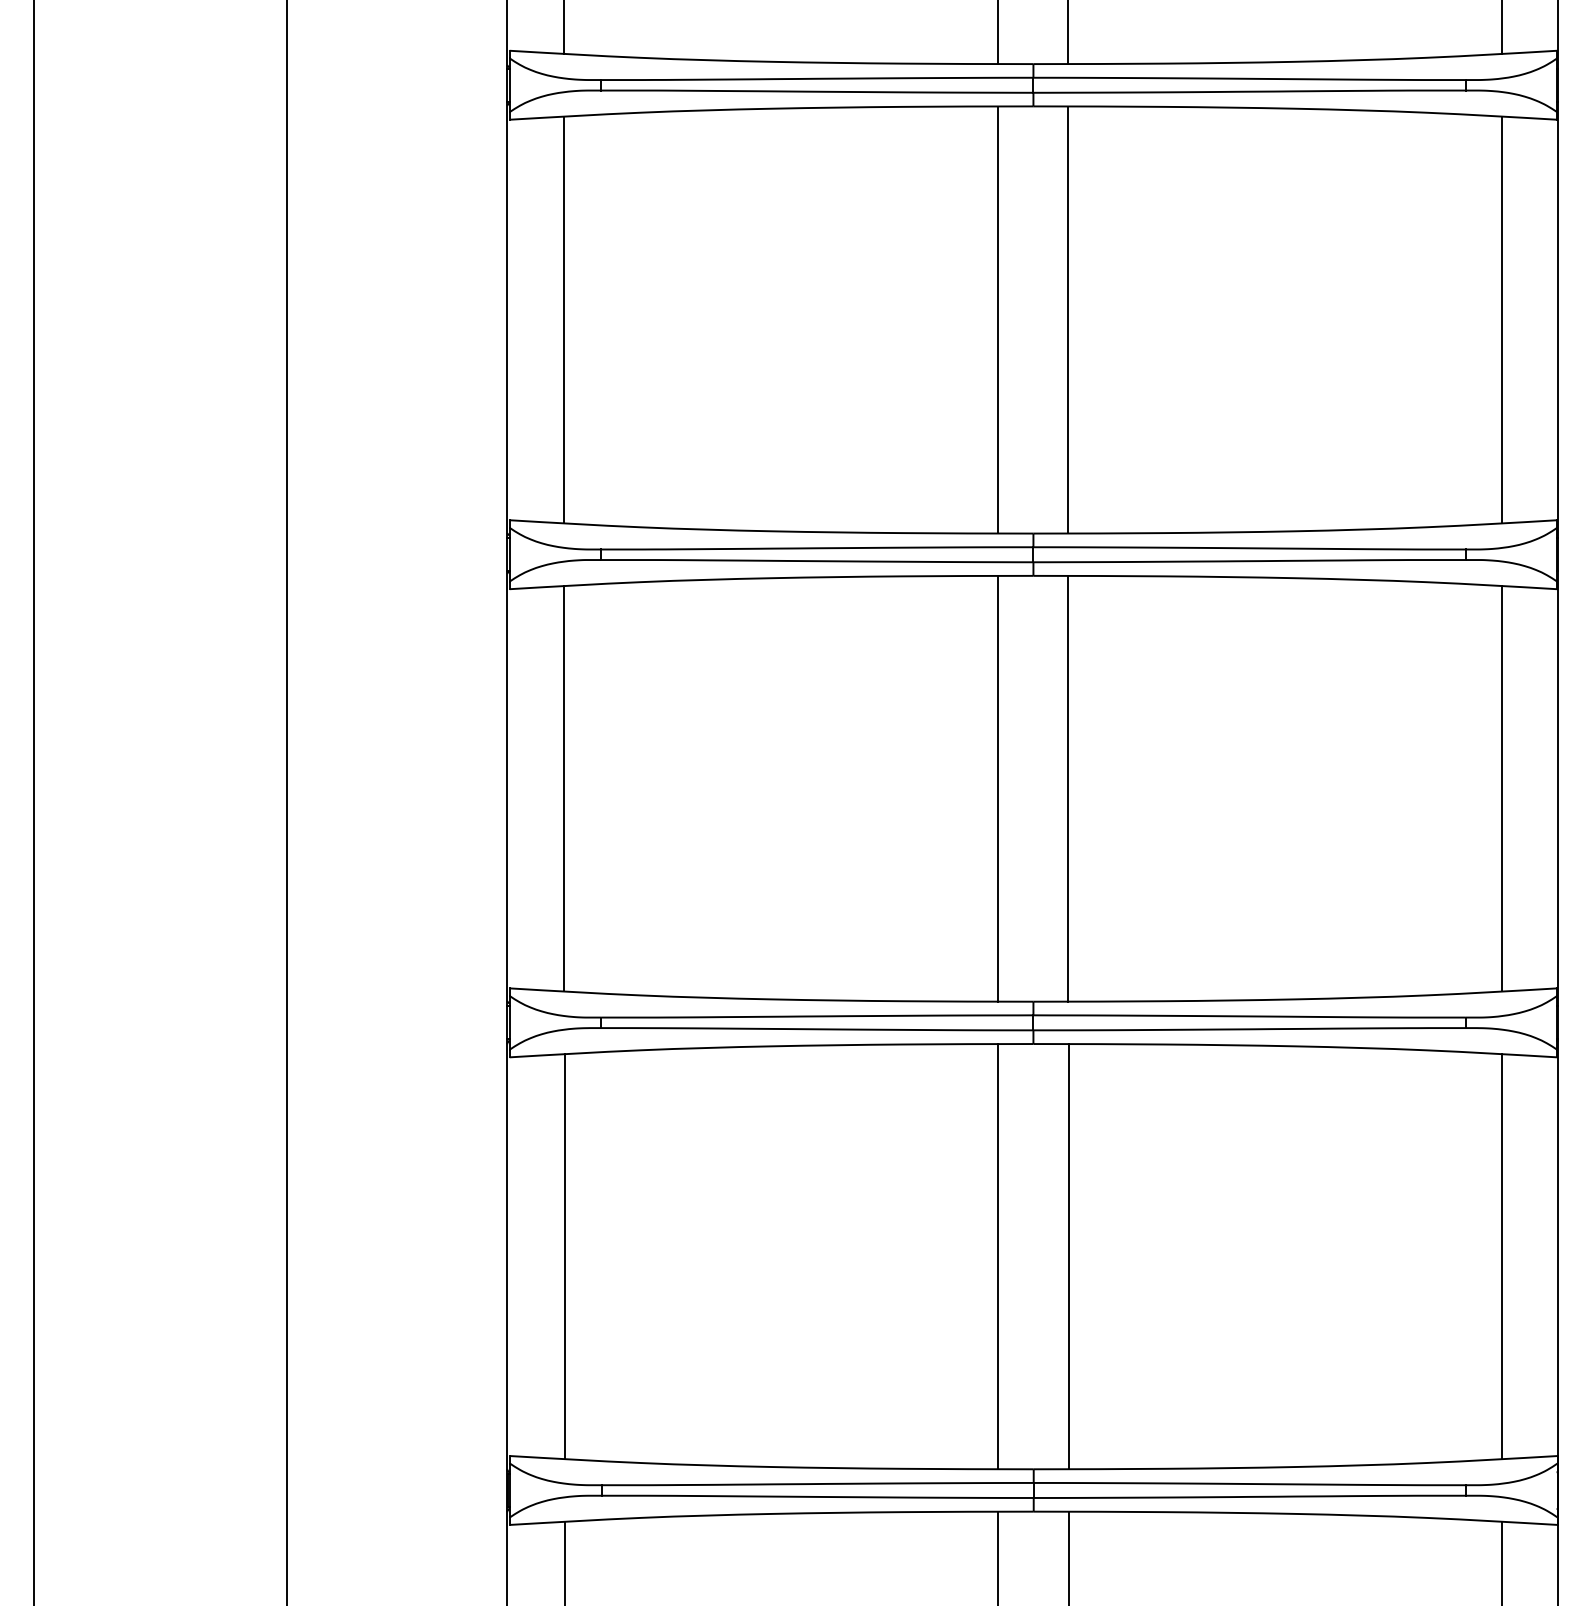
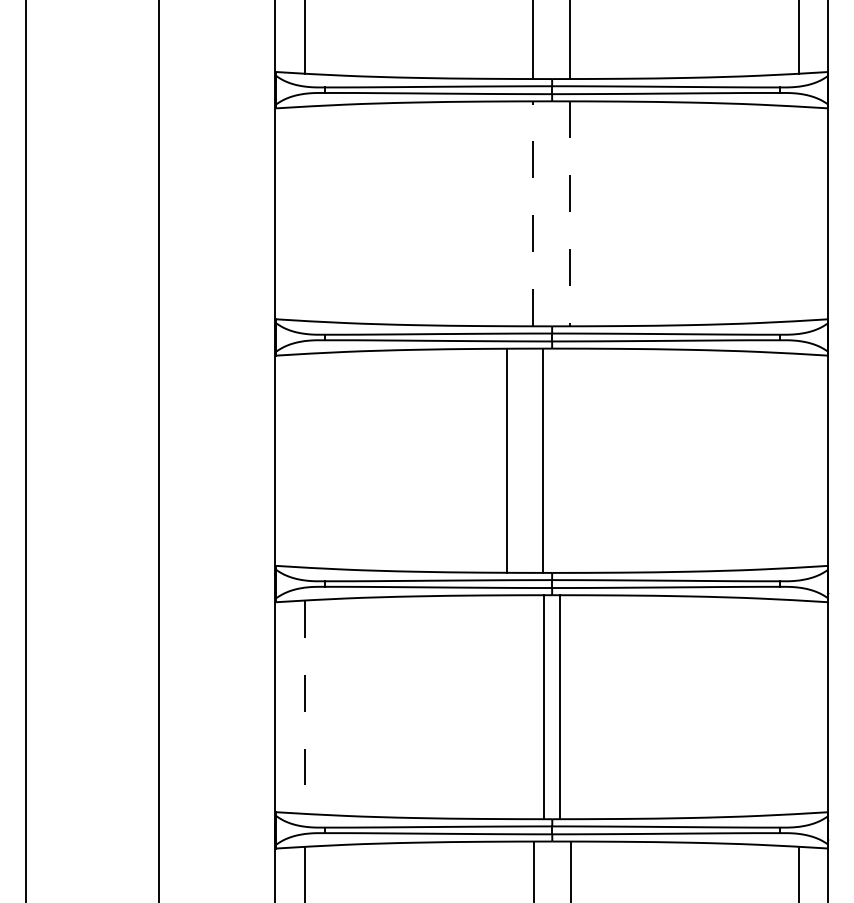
line: (565, 319) -> (305, 213), removed
line: (998, 319) -> (533, 213), solid -> dashed
line: (1501, 319) -> (798, 213), removed
line: (1068, 321) -> (570, 214), solid -> dashed
line: (565, 788) -> (305, 460), removed
line: (998, 788) -> (507, 460), moved
line: (1068, 788) -> (543, 460), moved
line: (1501, 788) -> (798, 460), removed
line: (1503, 1255) -> (799, 706), removed
line: (565, 1257) -> (305, 707), solid -> dashed
line: (998, 1257) -> (559, 707), moved
line: (1068, 1257) -> (543, 707), moved

